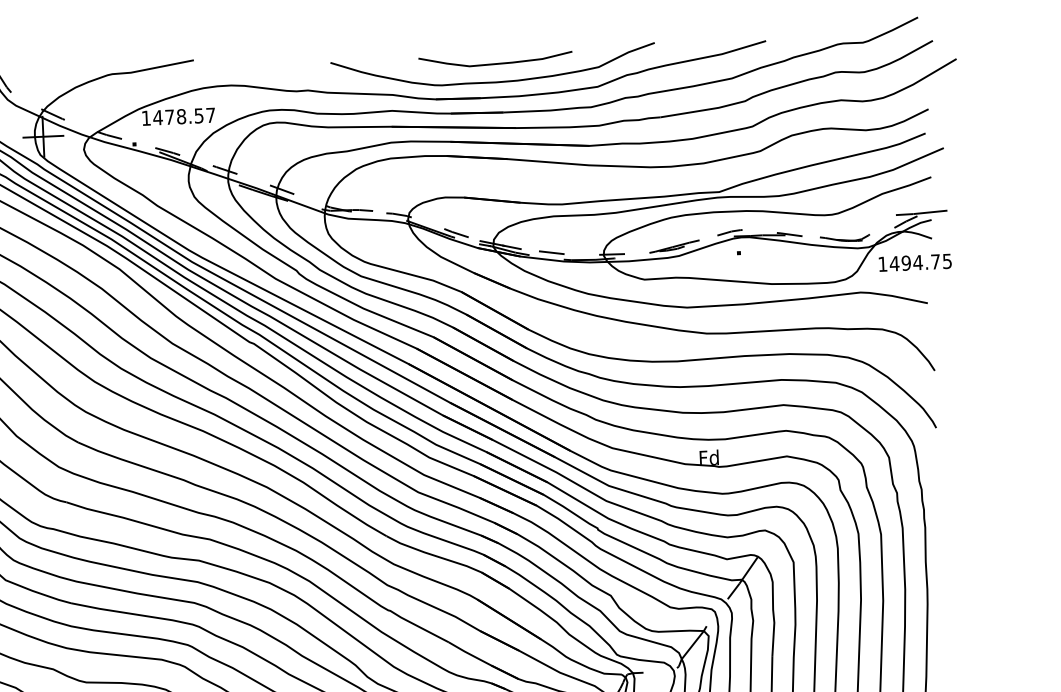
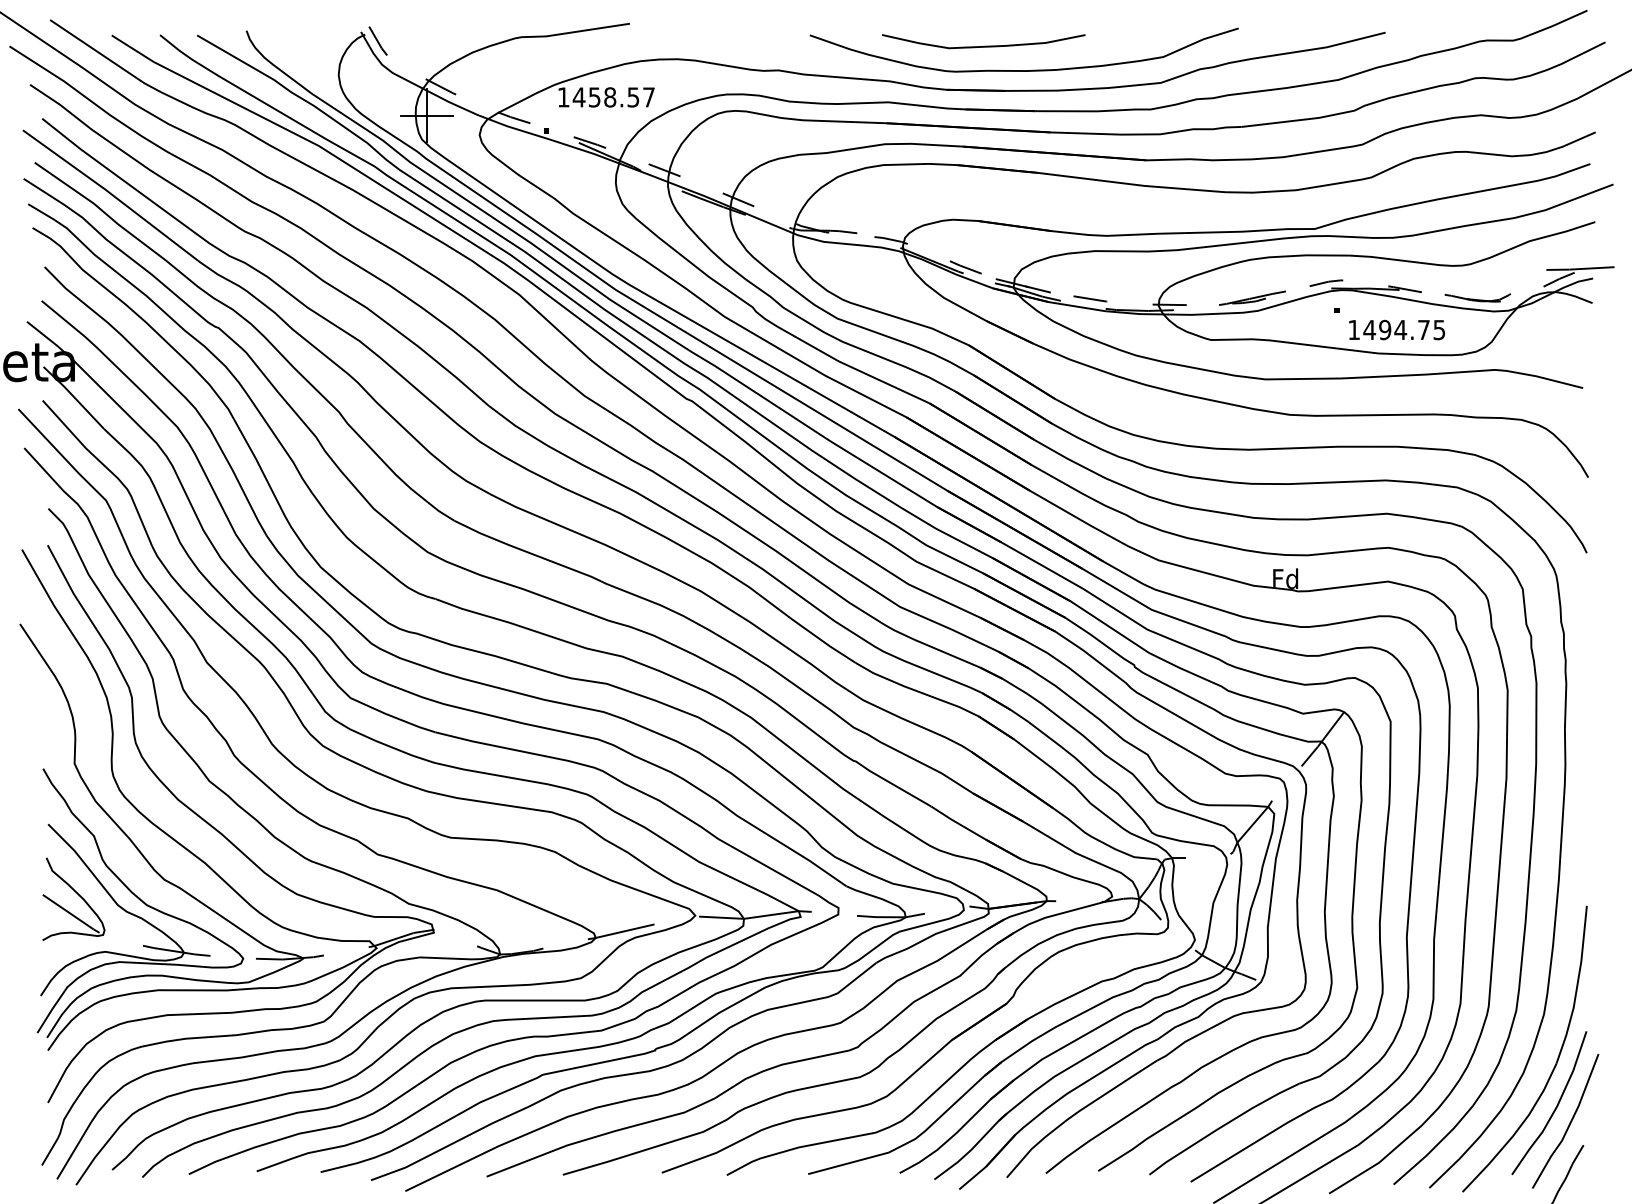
curve: (495, 63) -> (983, 45), moved
text: (169, 117) -> (594, 97), 1478.57 -> 1458.57
text: (915, 262) -> (1397, 329), moved

